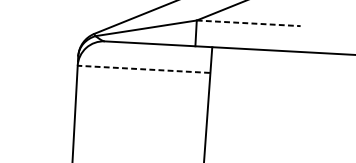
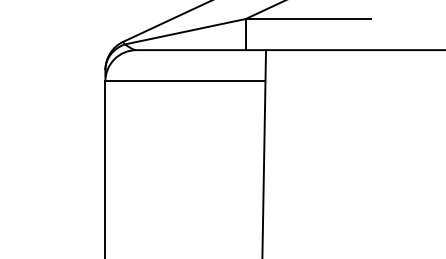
line: (248, 23) -> (308, 19), dashed -> solid
line: (144, 69) -> (185, 81), dashed -> solid

